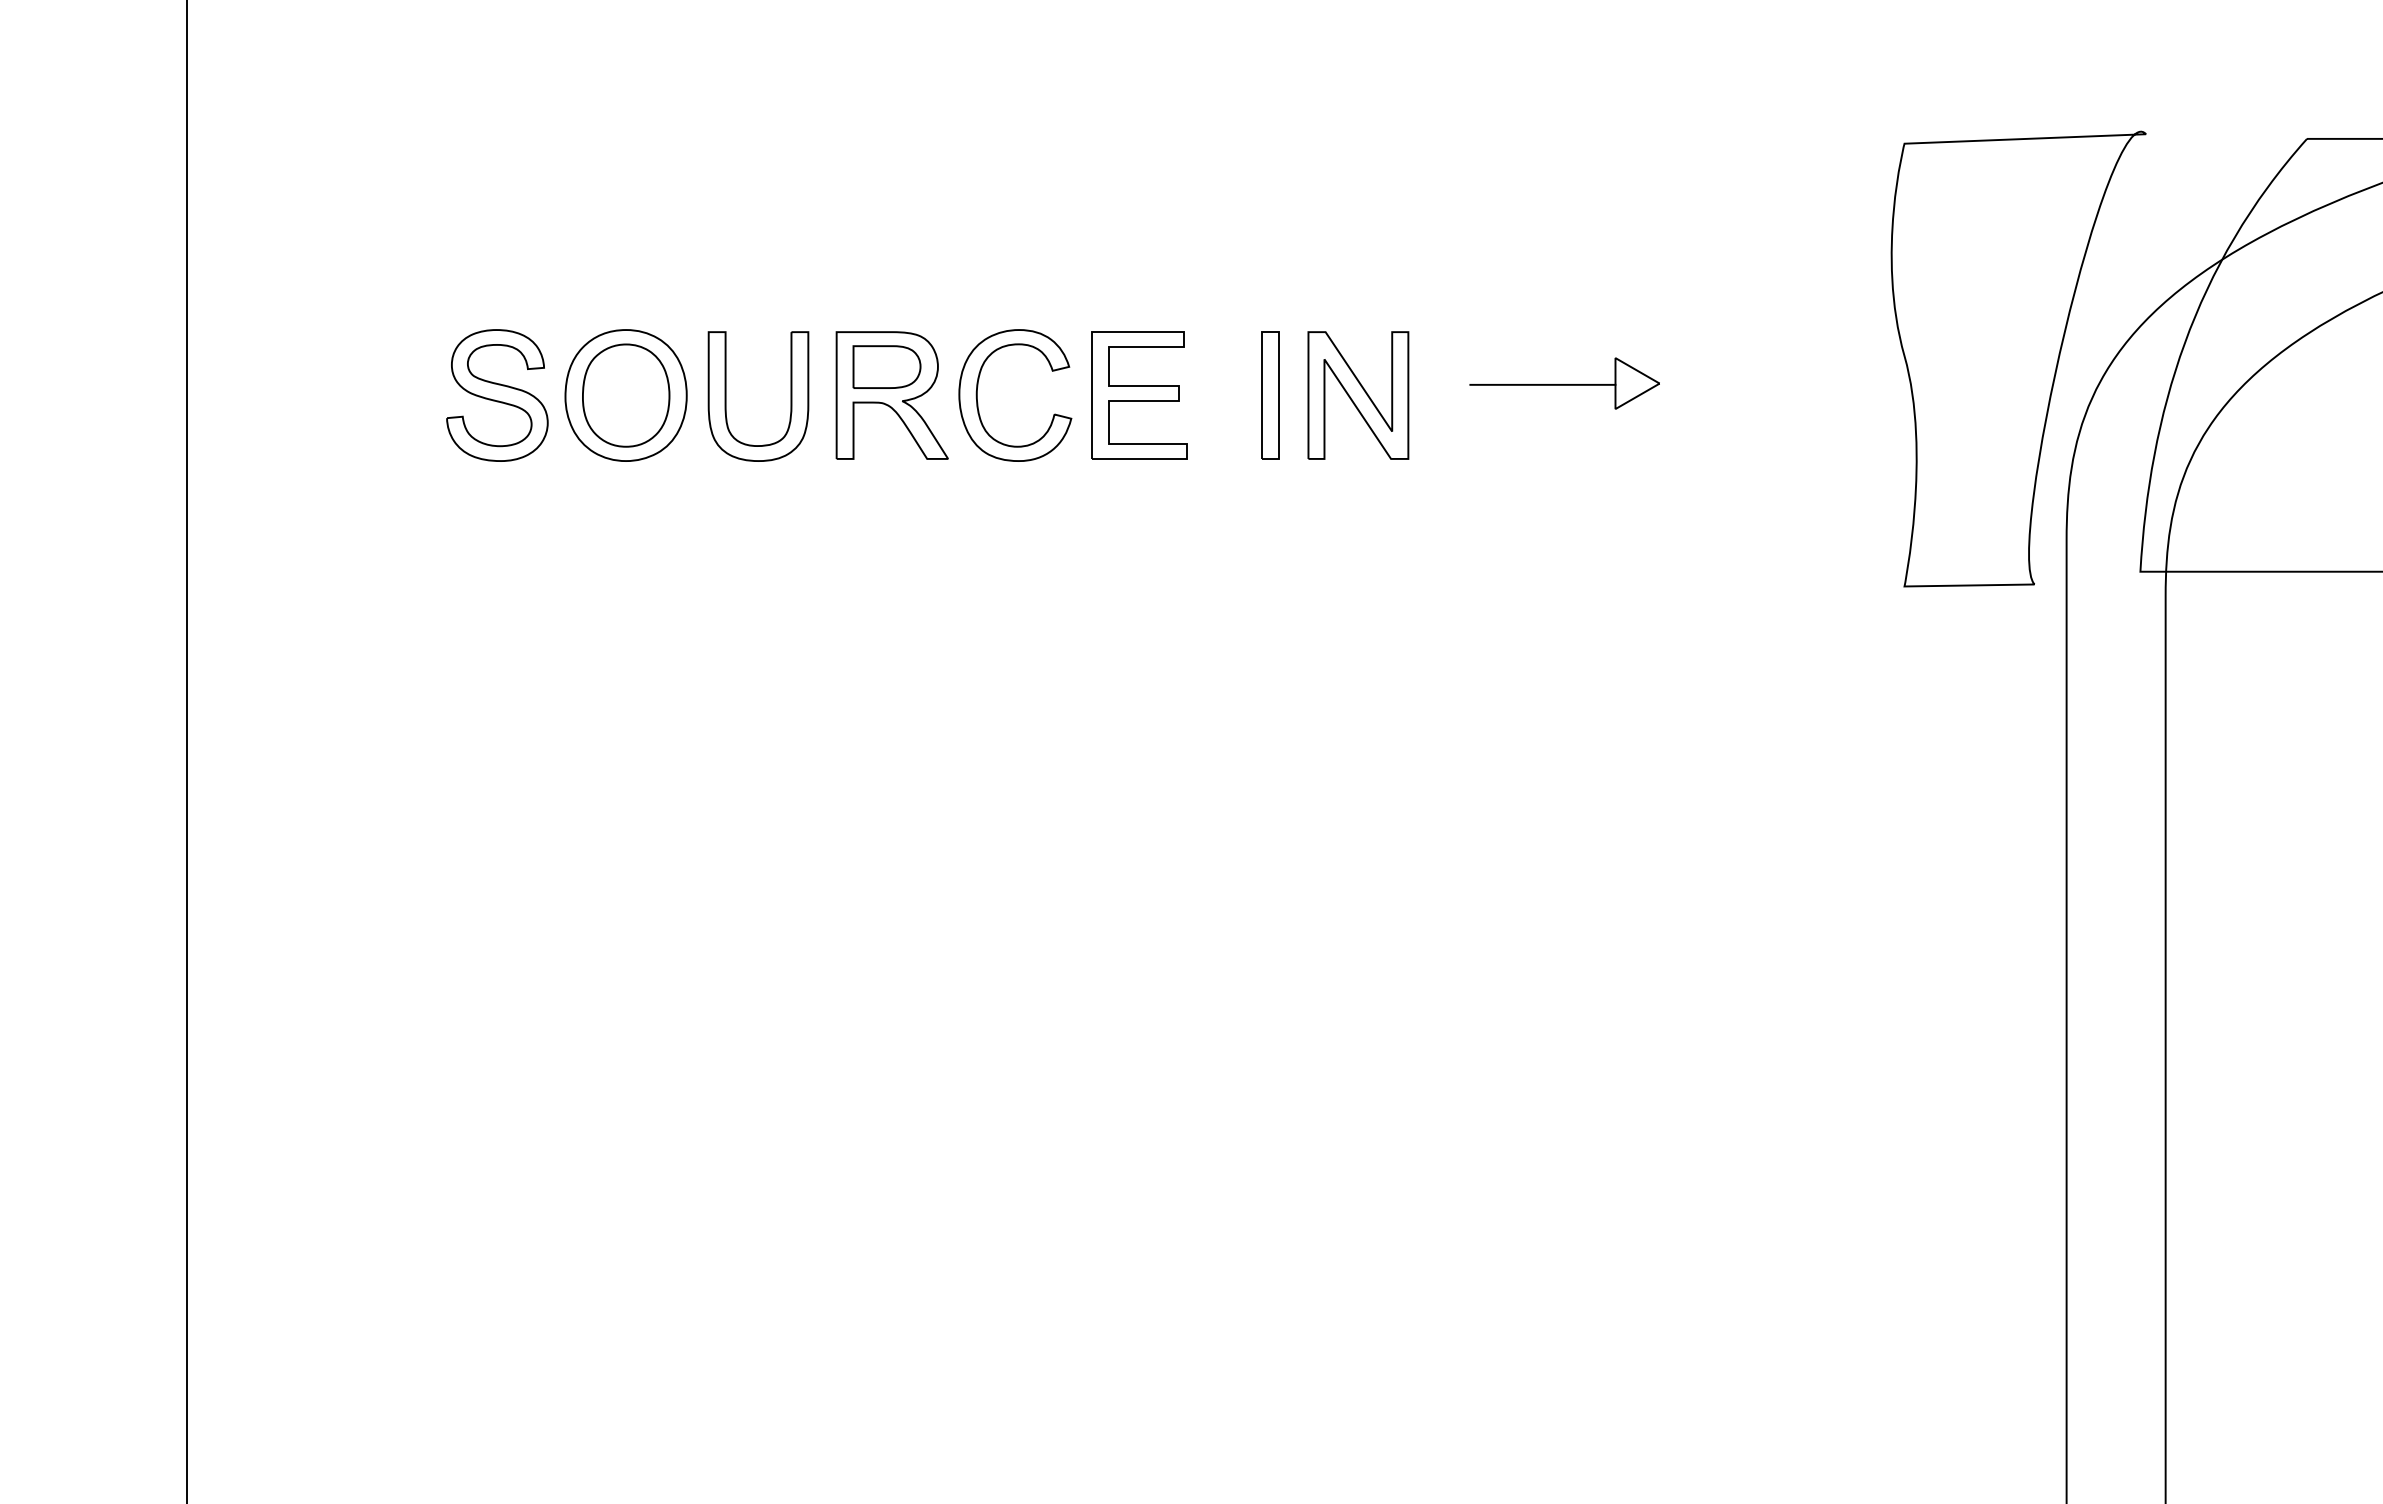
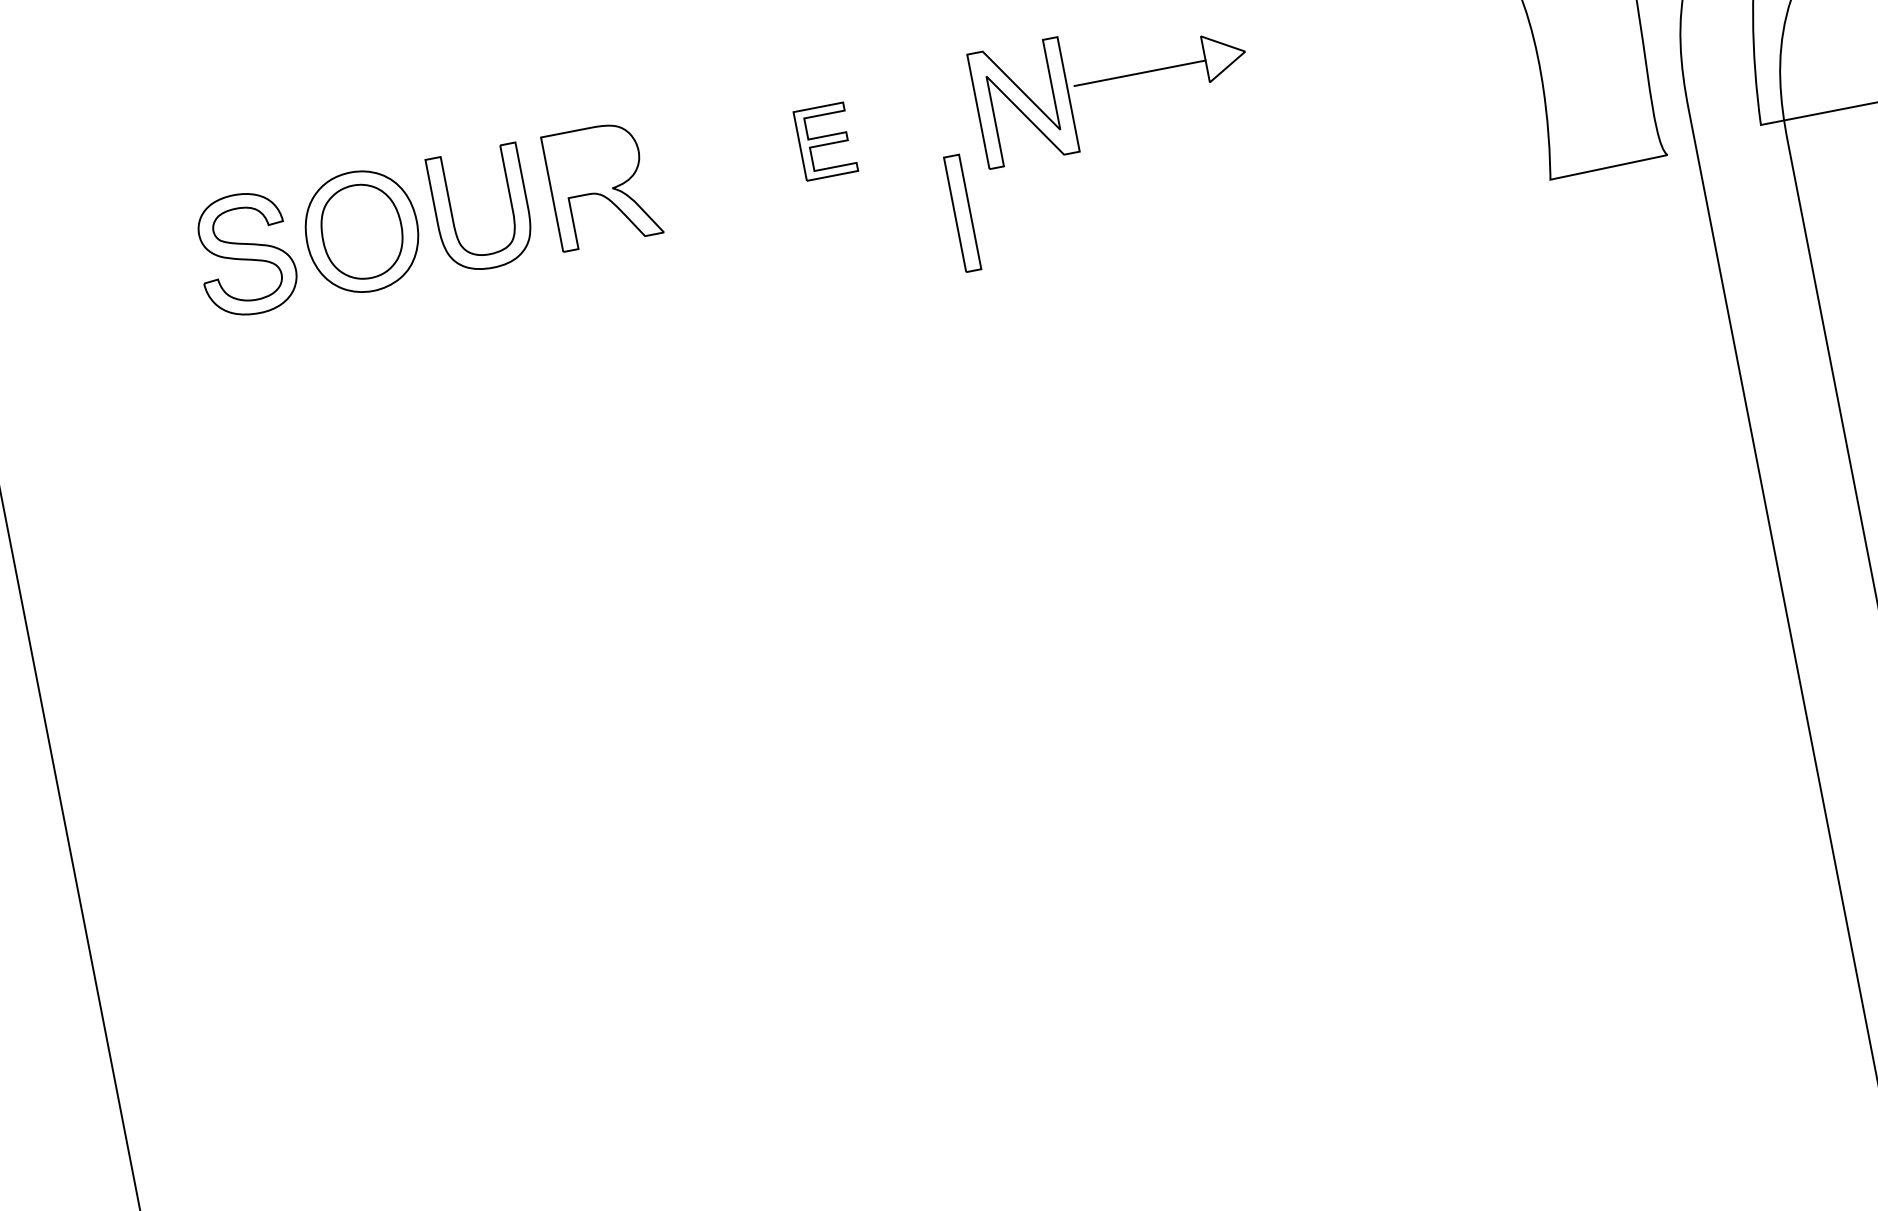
part: (886, 366) -> (592, 159), removed
part: (1564, 383) -> (1159, 68), moved
part: (1139, 395) -> (825, 141), size x0.6
part: (1270, 395) -> (962, 213), moved
part: (978, 403) -> (681, 177), removed

